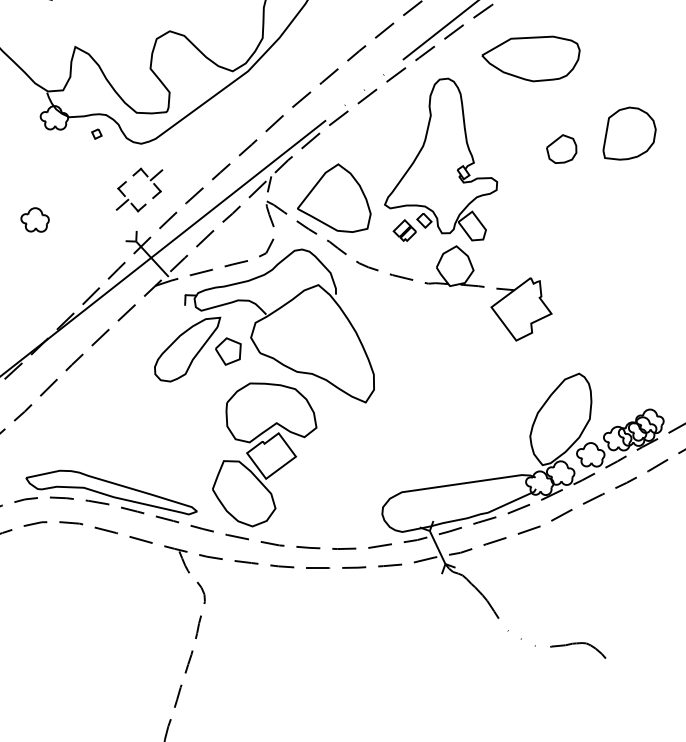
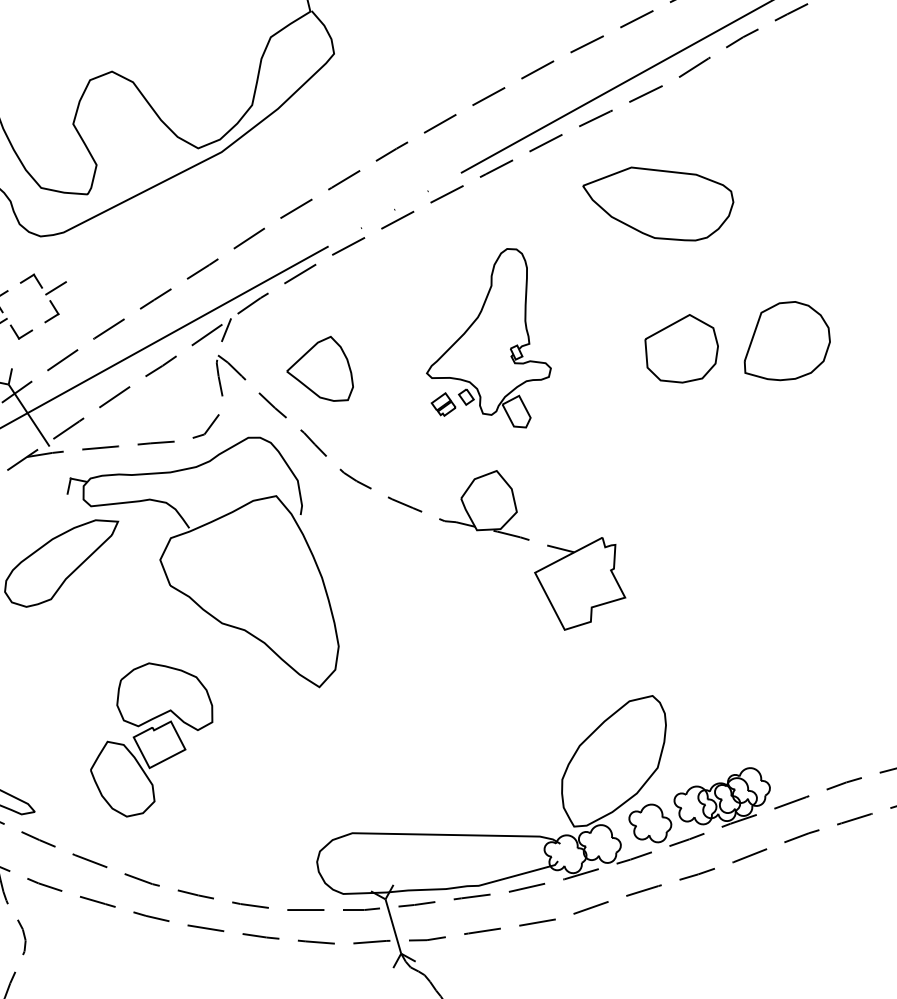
part: (561, 148) -> (681, 347), size x1.6
part: (441, 159) -> (495, 334), size x0.7
part: (334, 197) -> (322, 366), size x0.6
part: (228, 351) -> (122, 575), removed
part: (264, 454) -> (151, 741), size x0.7

